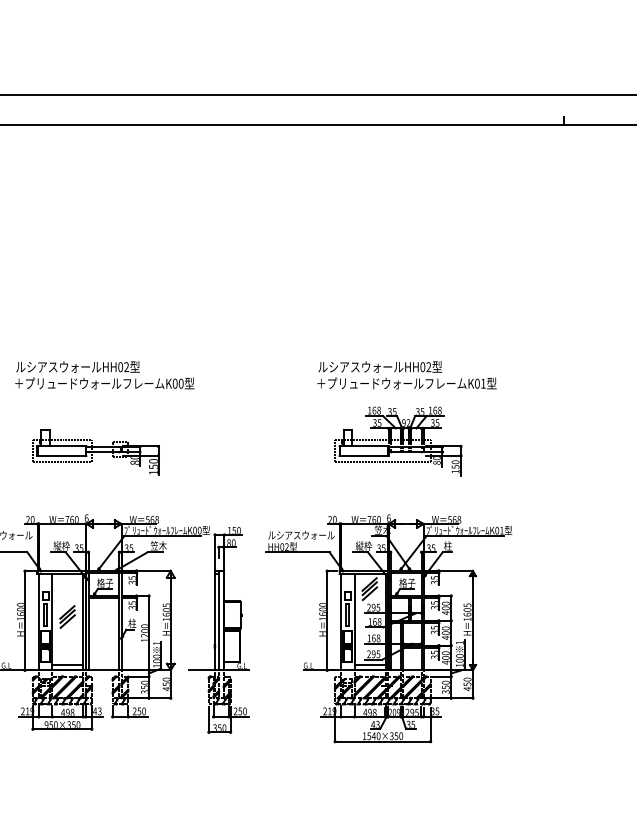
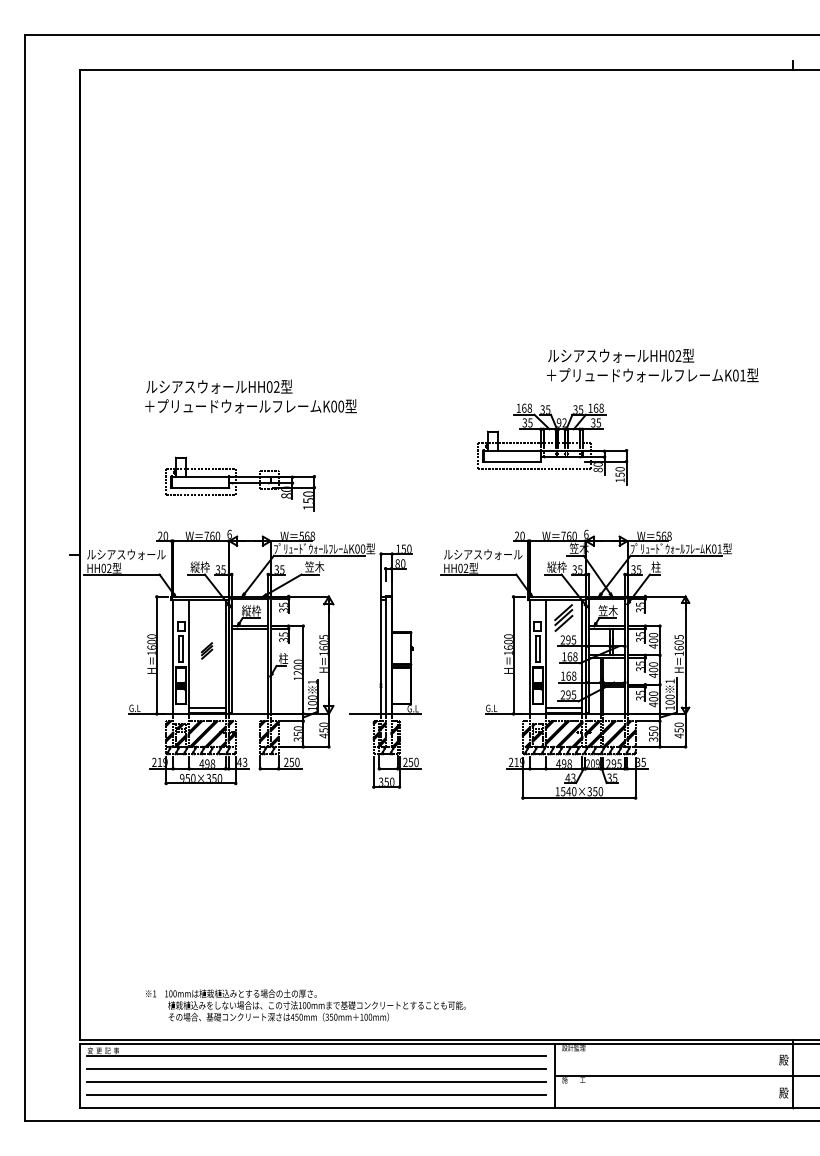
text: (104, 375) -> (250, 396), moved
text: (406, 375) -> (652, 365), moved
part: (398, 441) -> (552, 444), moved
part: (95, 452) -> (240, 483), moved
text: (105, 582) -> (251, 610), 格子 -> 縦枠
text: (406, 582) -> (607, 610), 格子 -> 笠木
part: (67, 616) -> (206, 650), size x0.6

